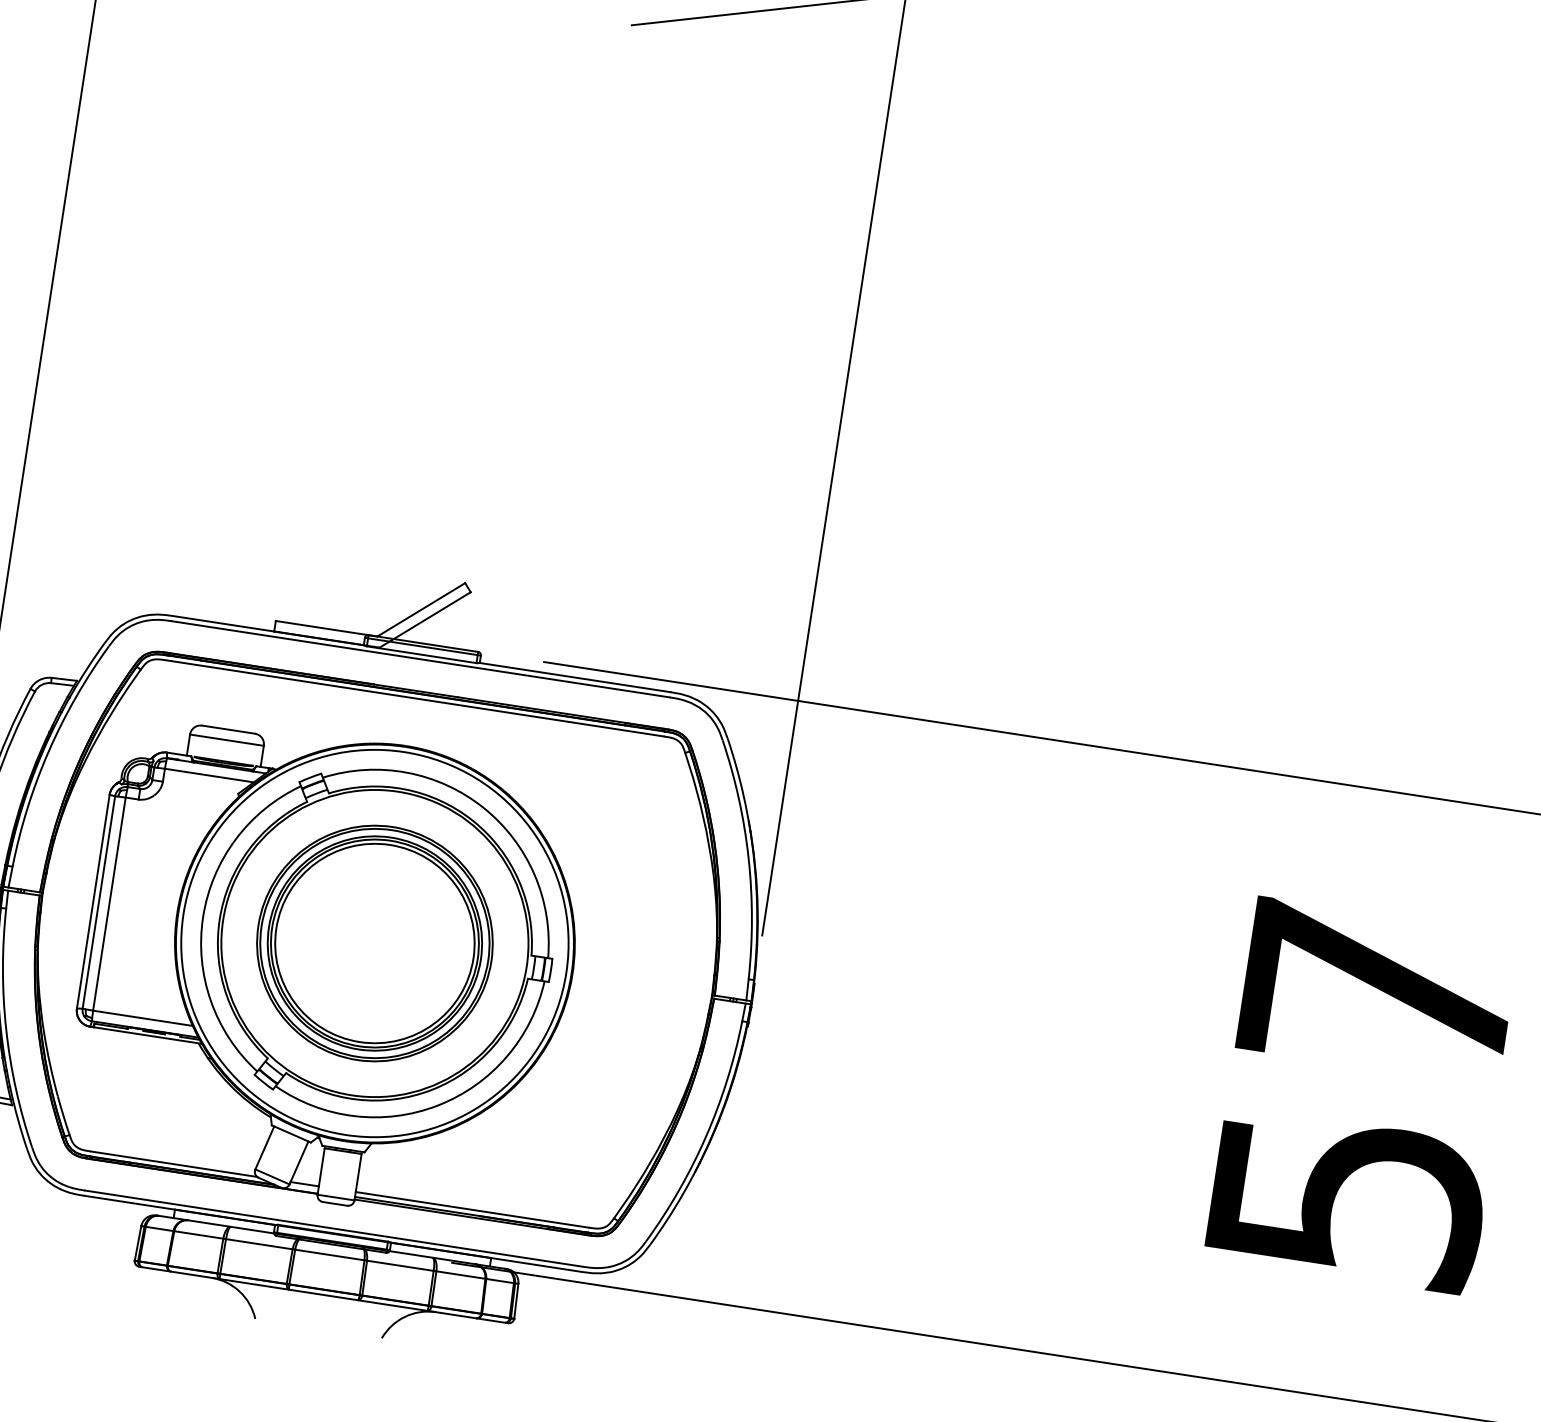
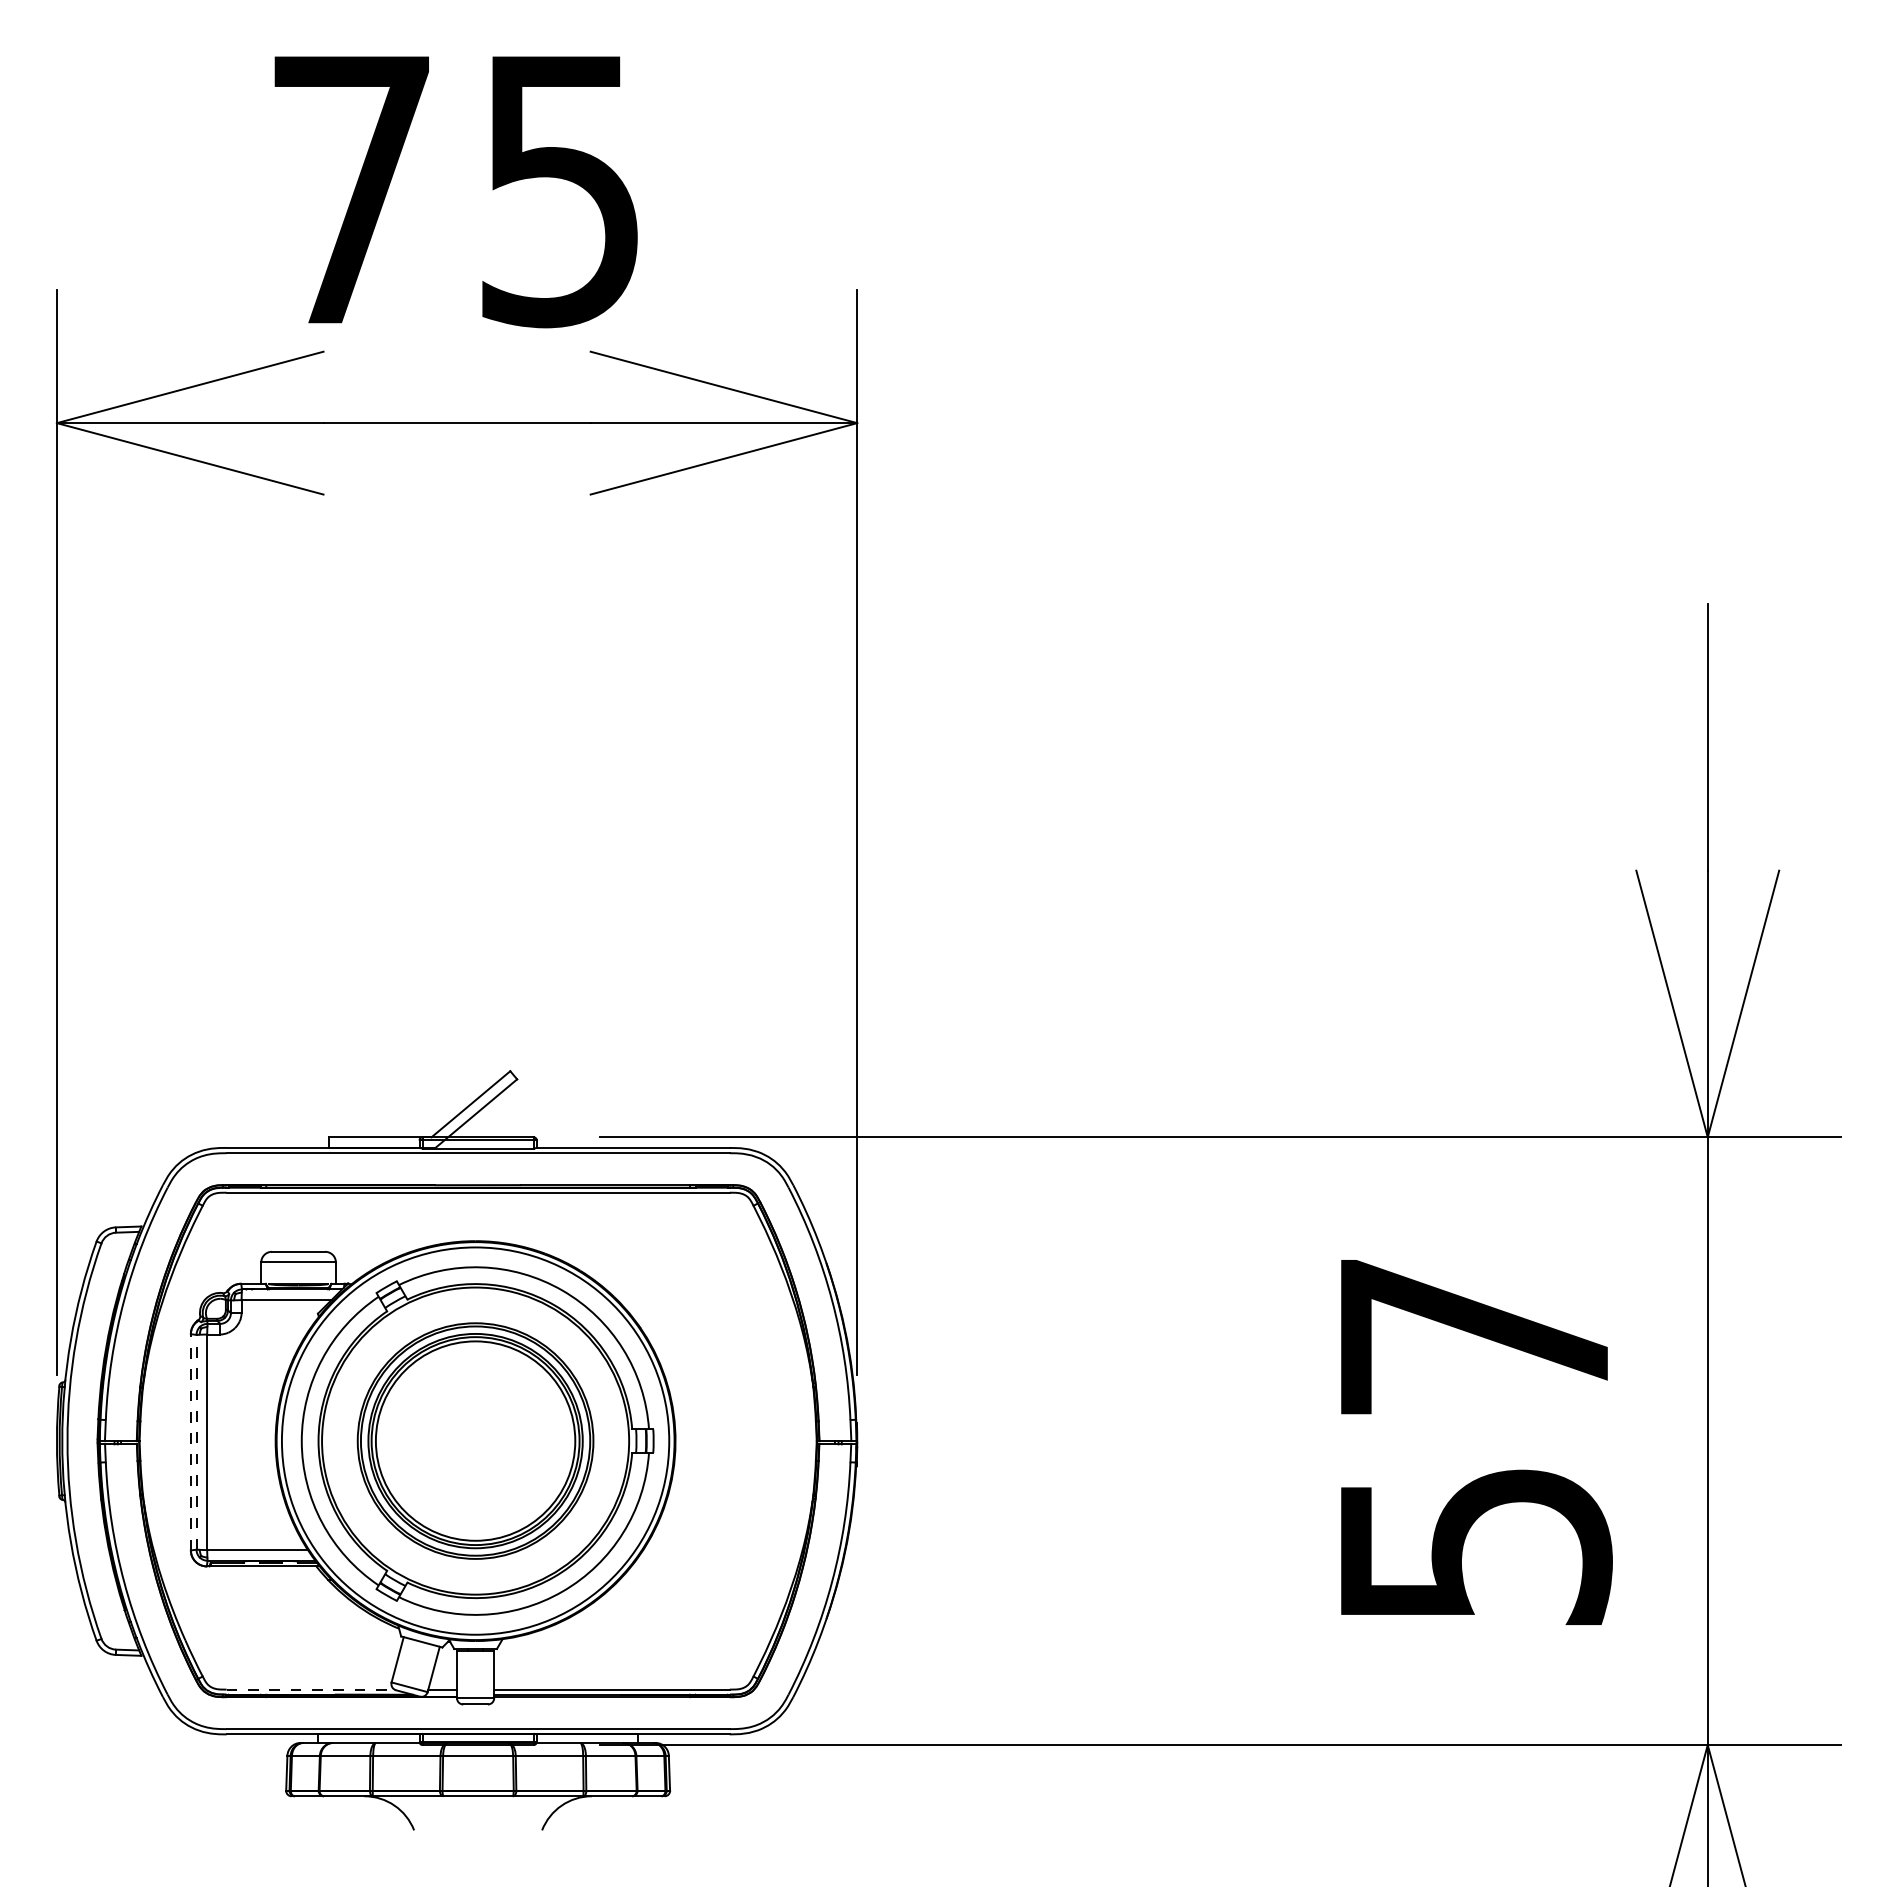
line: (93, 900) -> (190, 1441), solid -> dashed
line: (98, 901) -> (196, 1441), solid -> dashed
line: (174, 1164) -> (310, 1689), solid -> dashed

